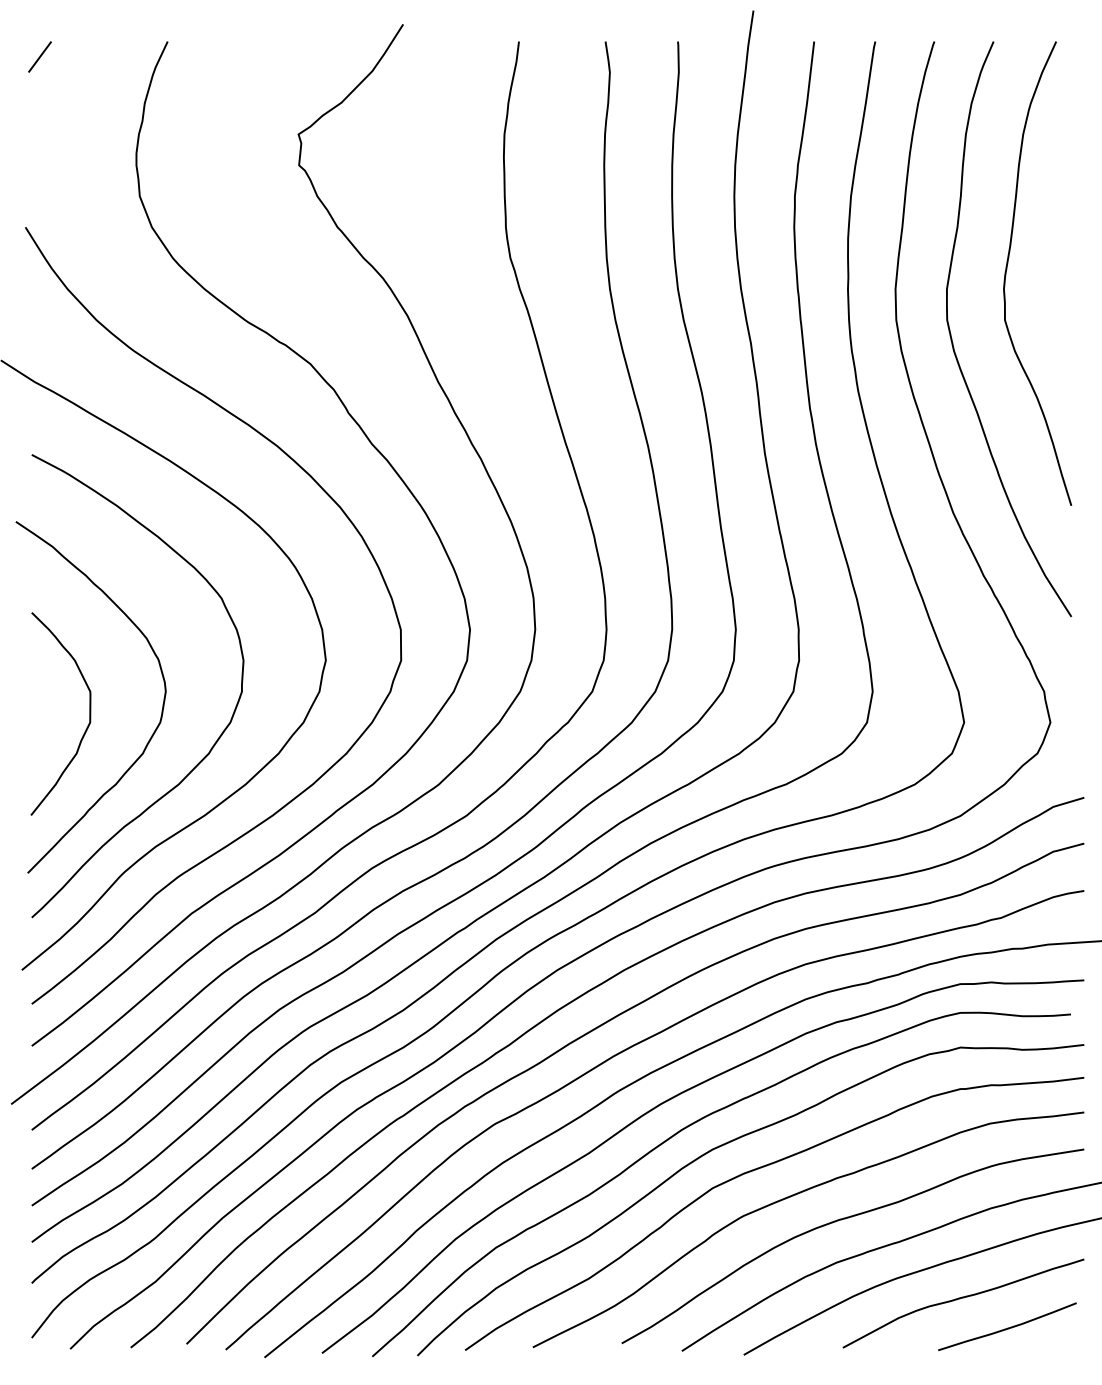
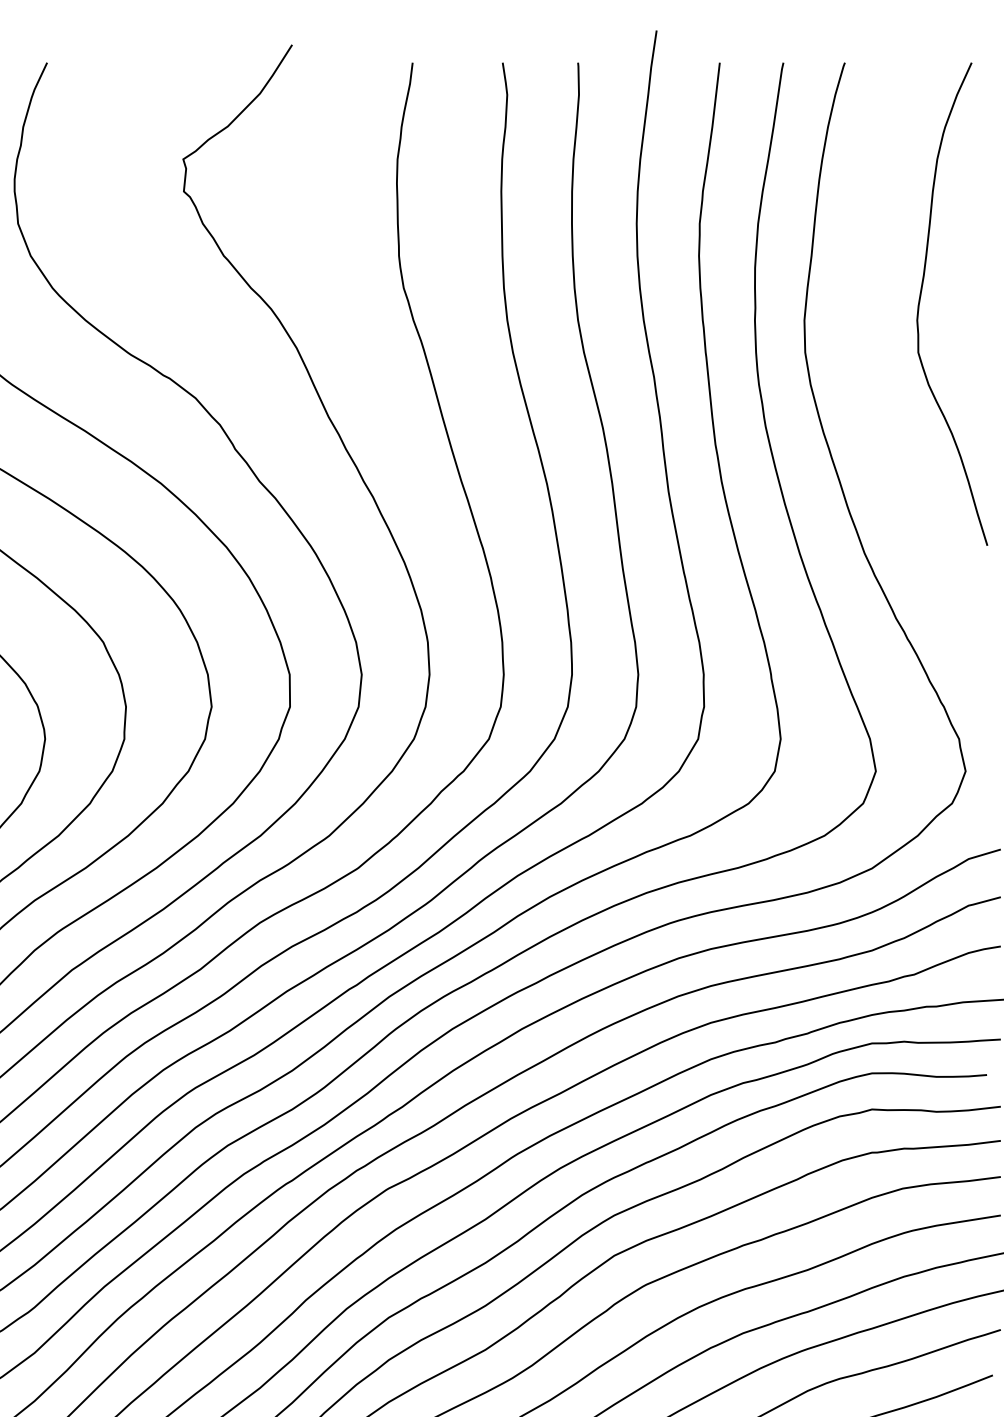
curve: (953, 342) -> (864, 375), removed

